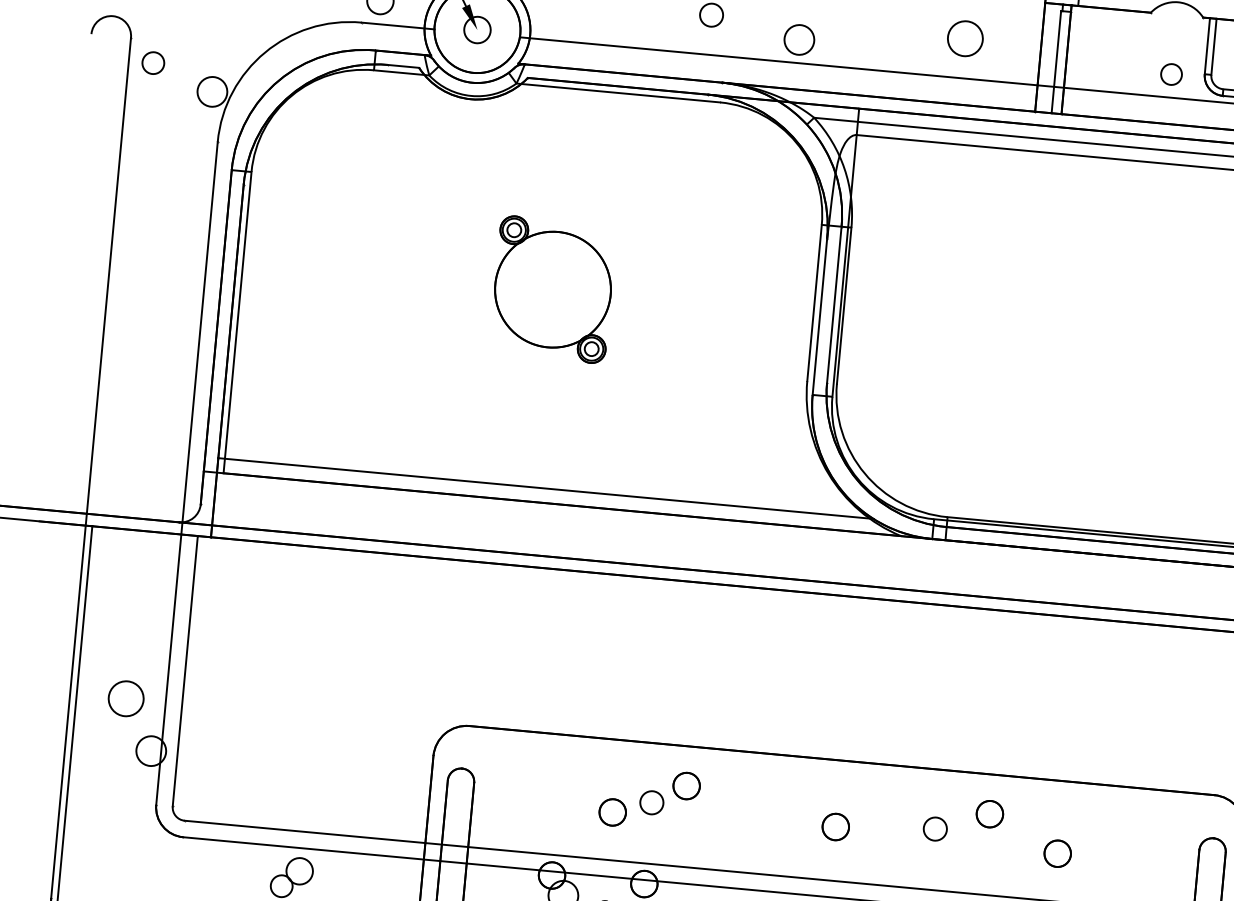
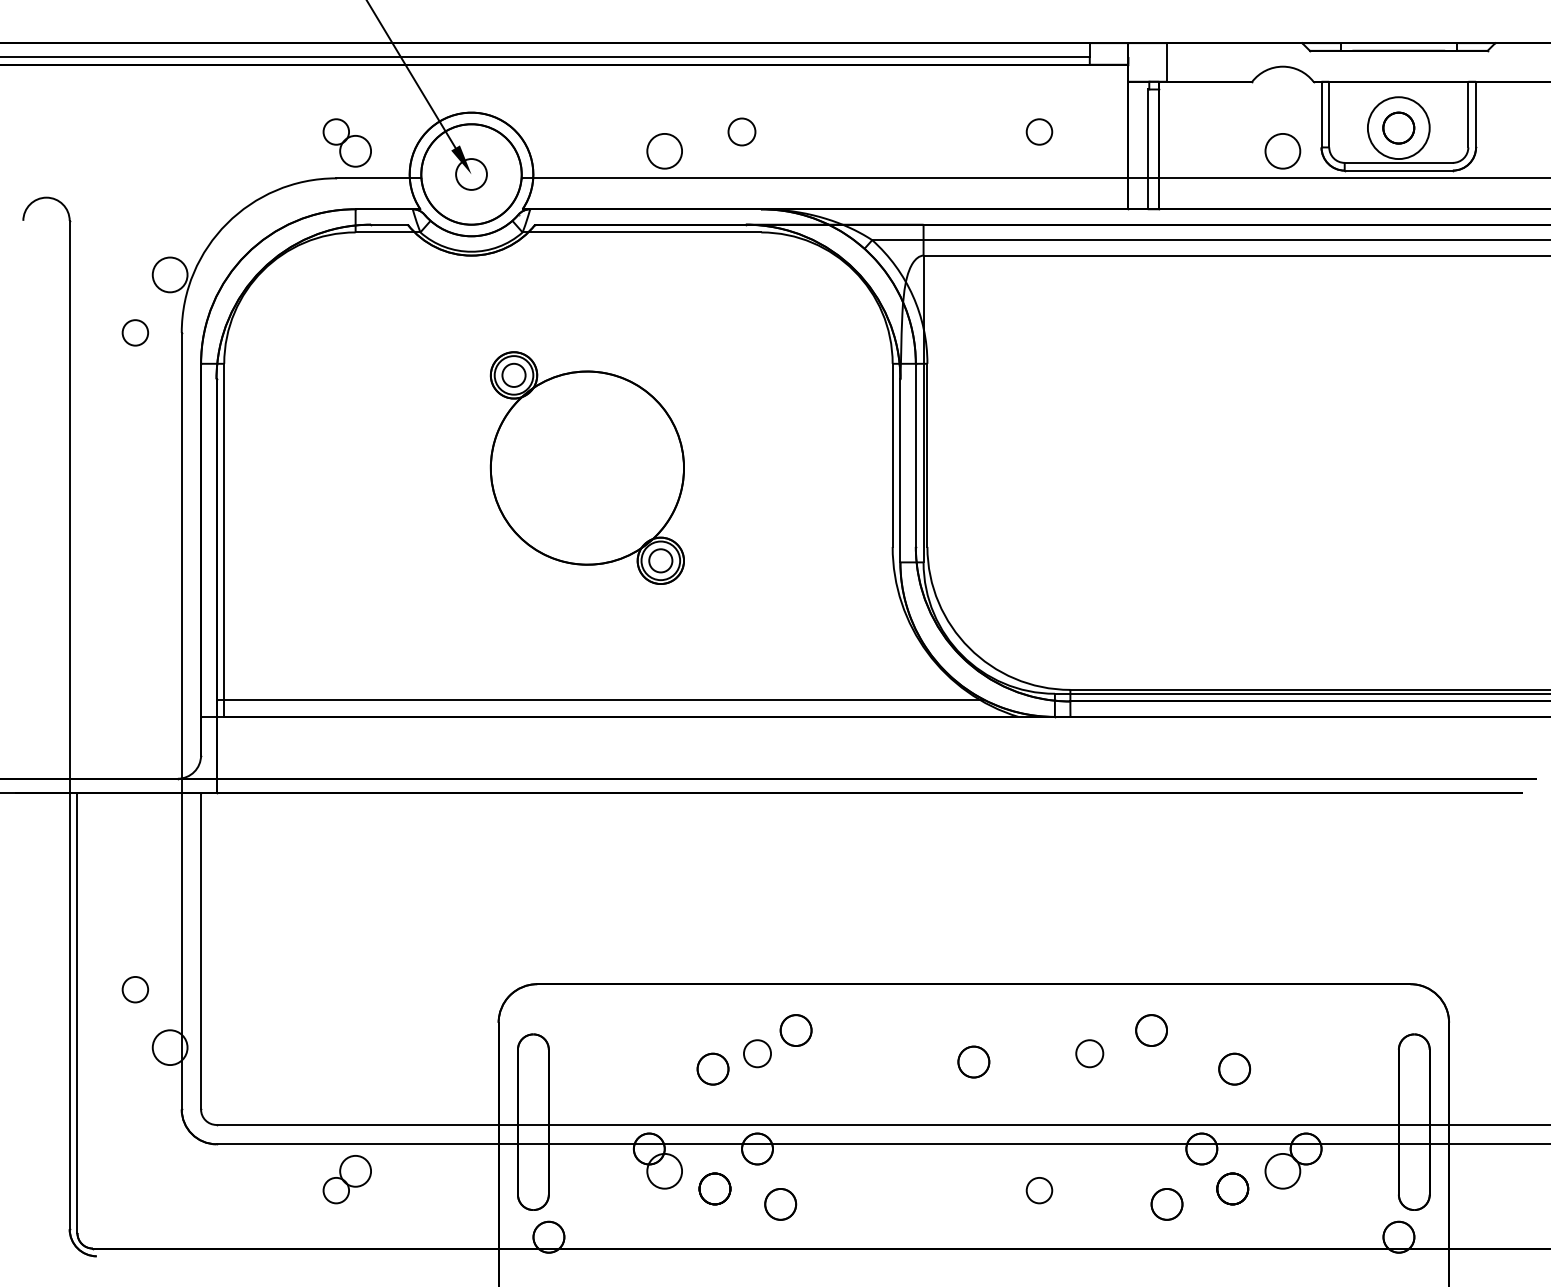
circle: (965, 38) -> (1039, 131), size x0.62
circle: (799, 40) -> (664, 151), moved
circle: (152, 62) -> (134, 332), moved
circle: (1171, 74) -> (1282, 151), size x1.43
part: (552, 289) -> (586, 467), size x1.43
circle: (126, 698) -> (135, 989), size x0.62

